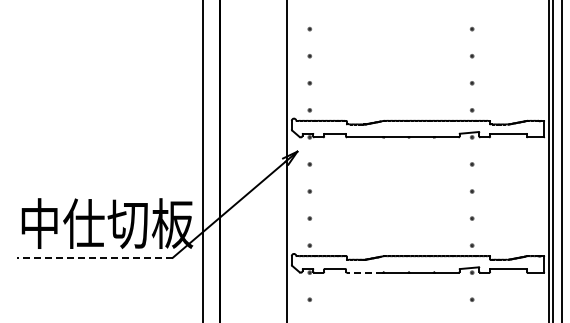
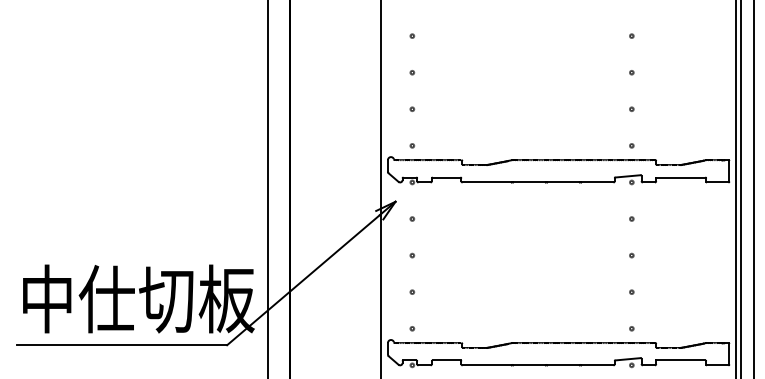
line: (94, 257) -> (121, 344), dashed -> solid
line: (364, 272) -> (486, 365), dashed -> solid

